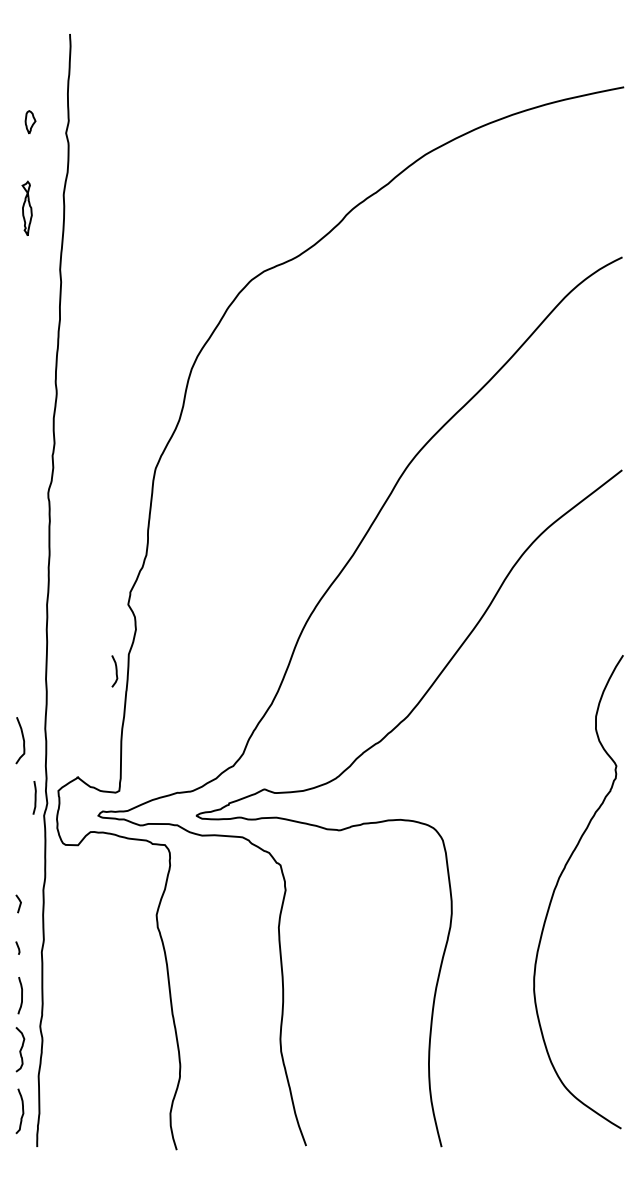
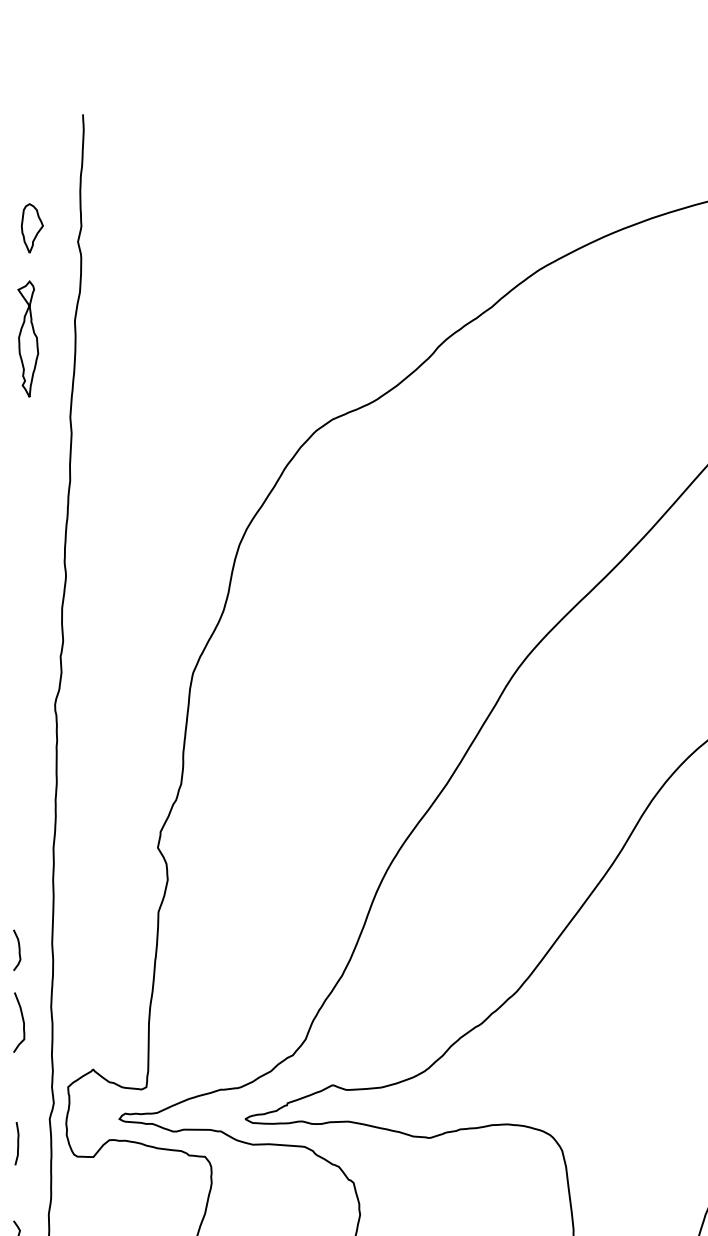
part: (30, 121) -> (32, 226), size x1.67
part: (26, 208) -> (27, 338), size x1.67
curve: (115, 671) -> (18, 950), moved
curve: (34, 797) -> (16, 1143), moved

